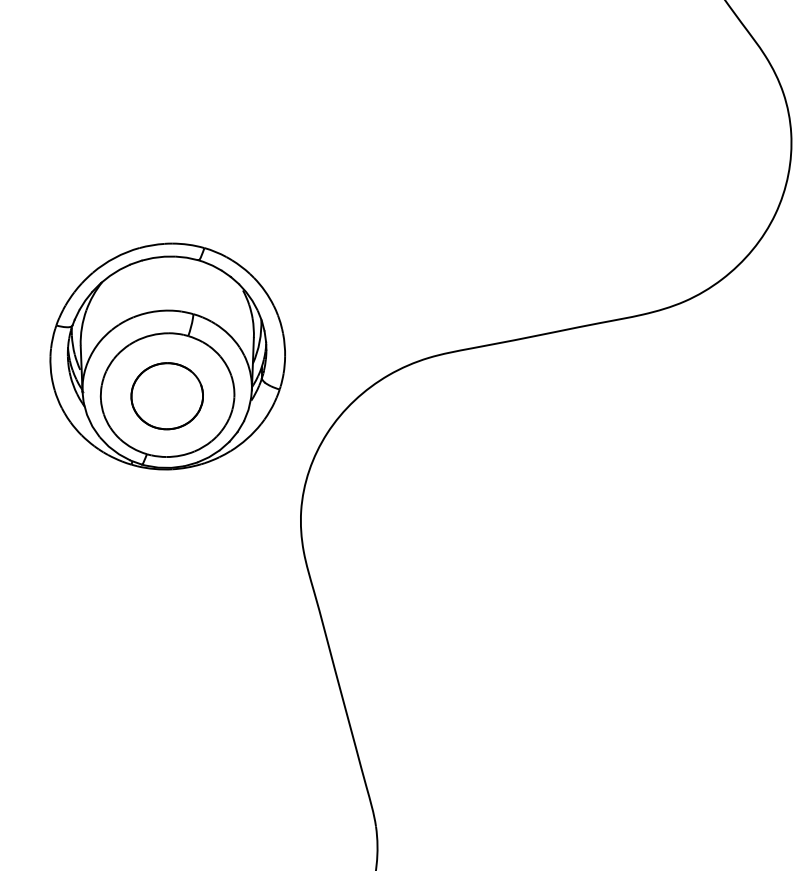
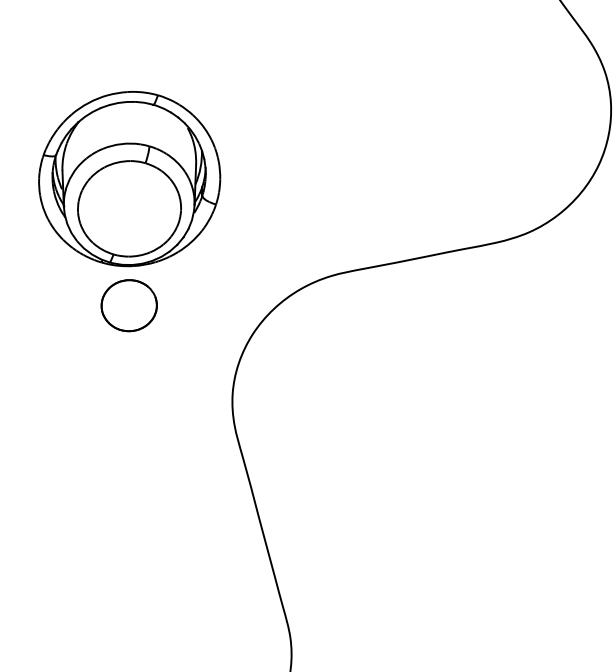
part: (167, 357) -> (129, 179), moved

